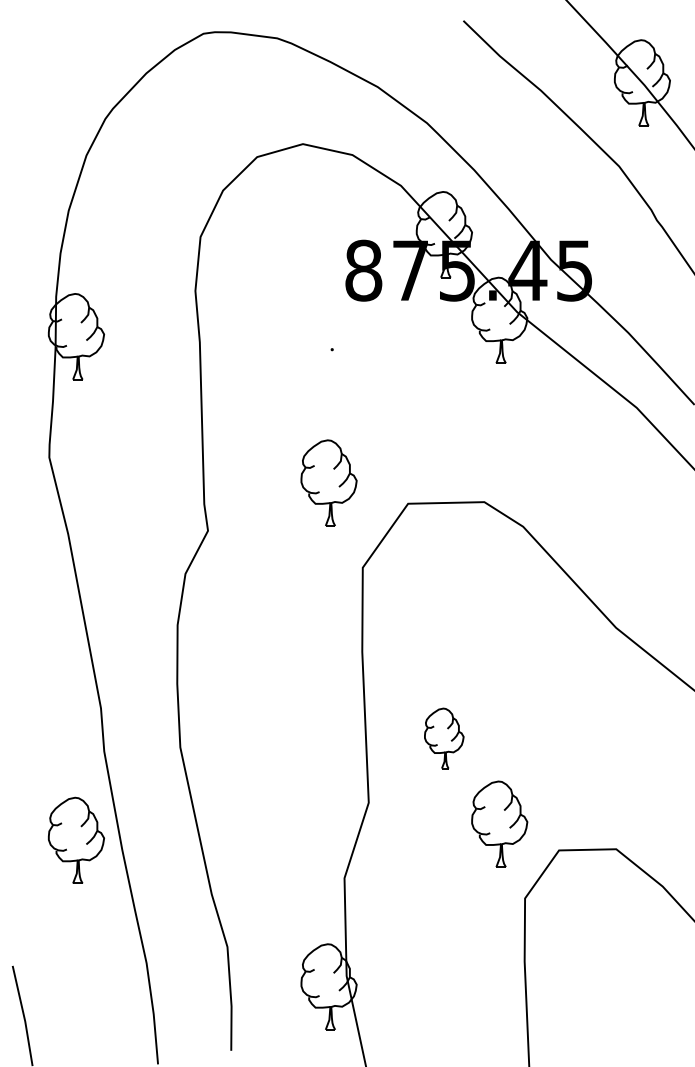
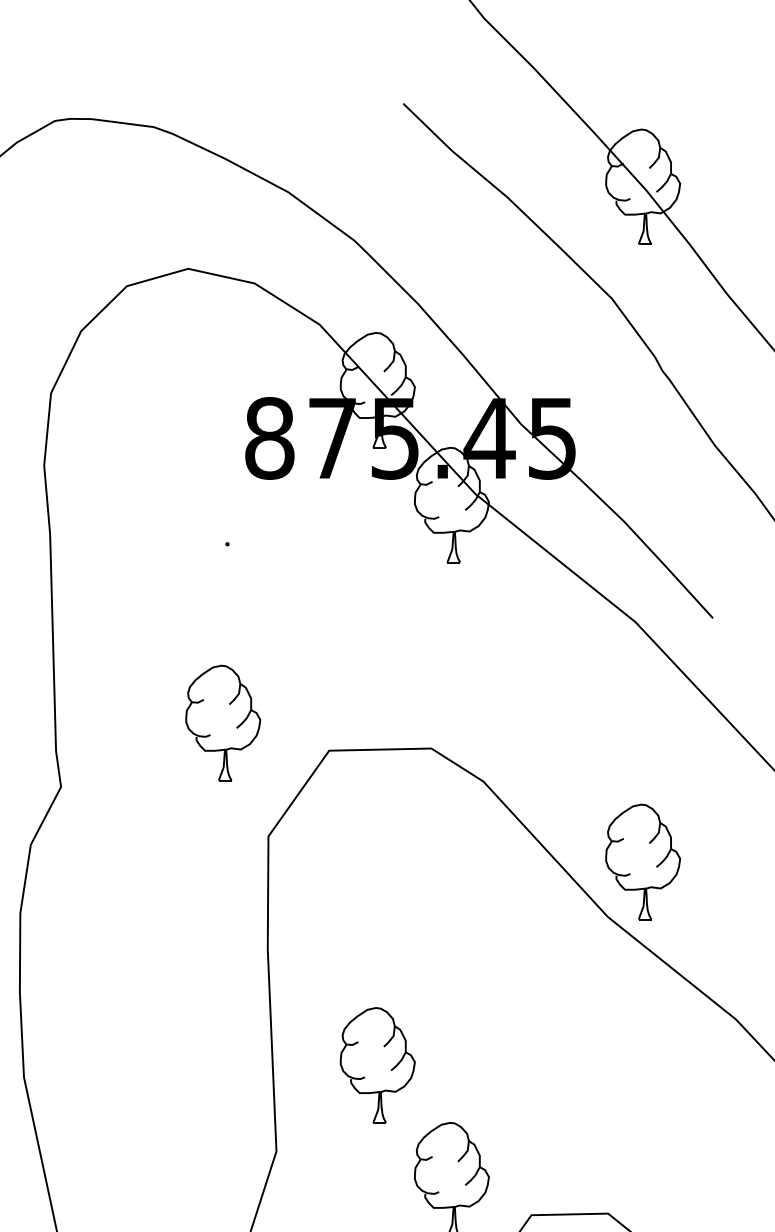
part: (642, 586) -> (643, 861), added
part: (443, 738) -> (376, 1065), size x1.43

